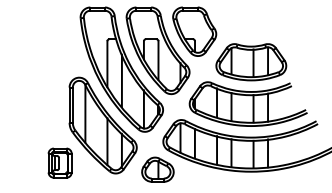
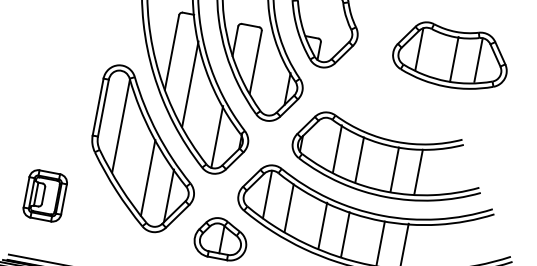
part: (251, 62) -> (451, 57), moved
part: (59, 162) -> (44, 194), moved

